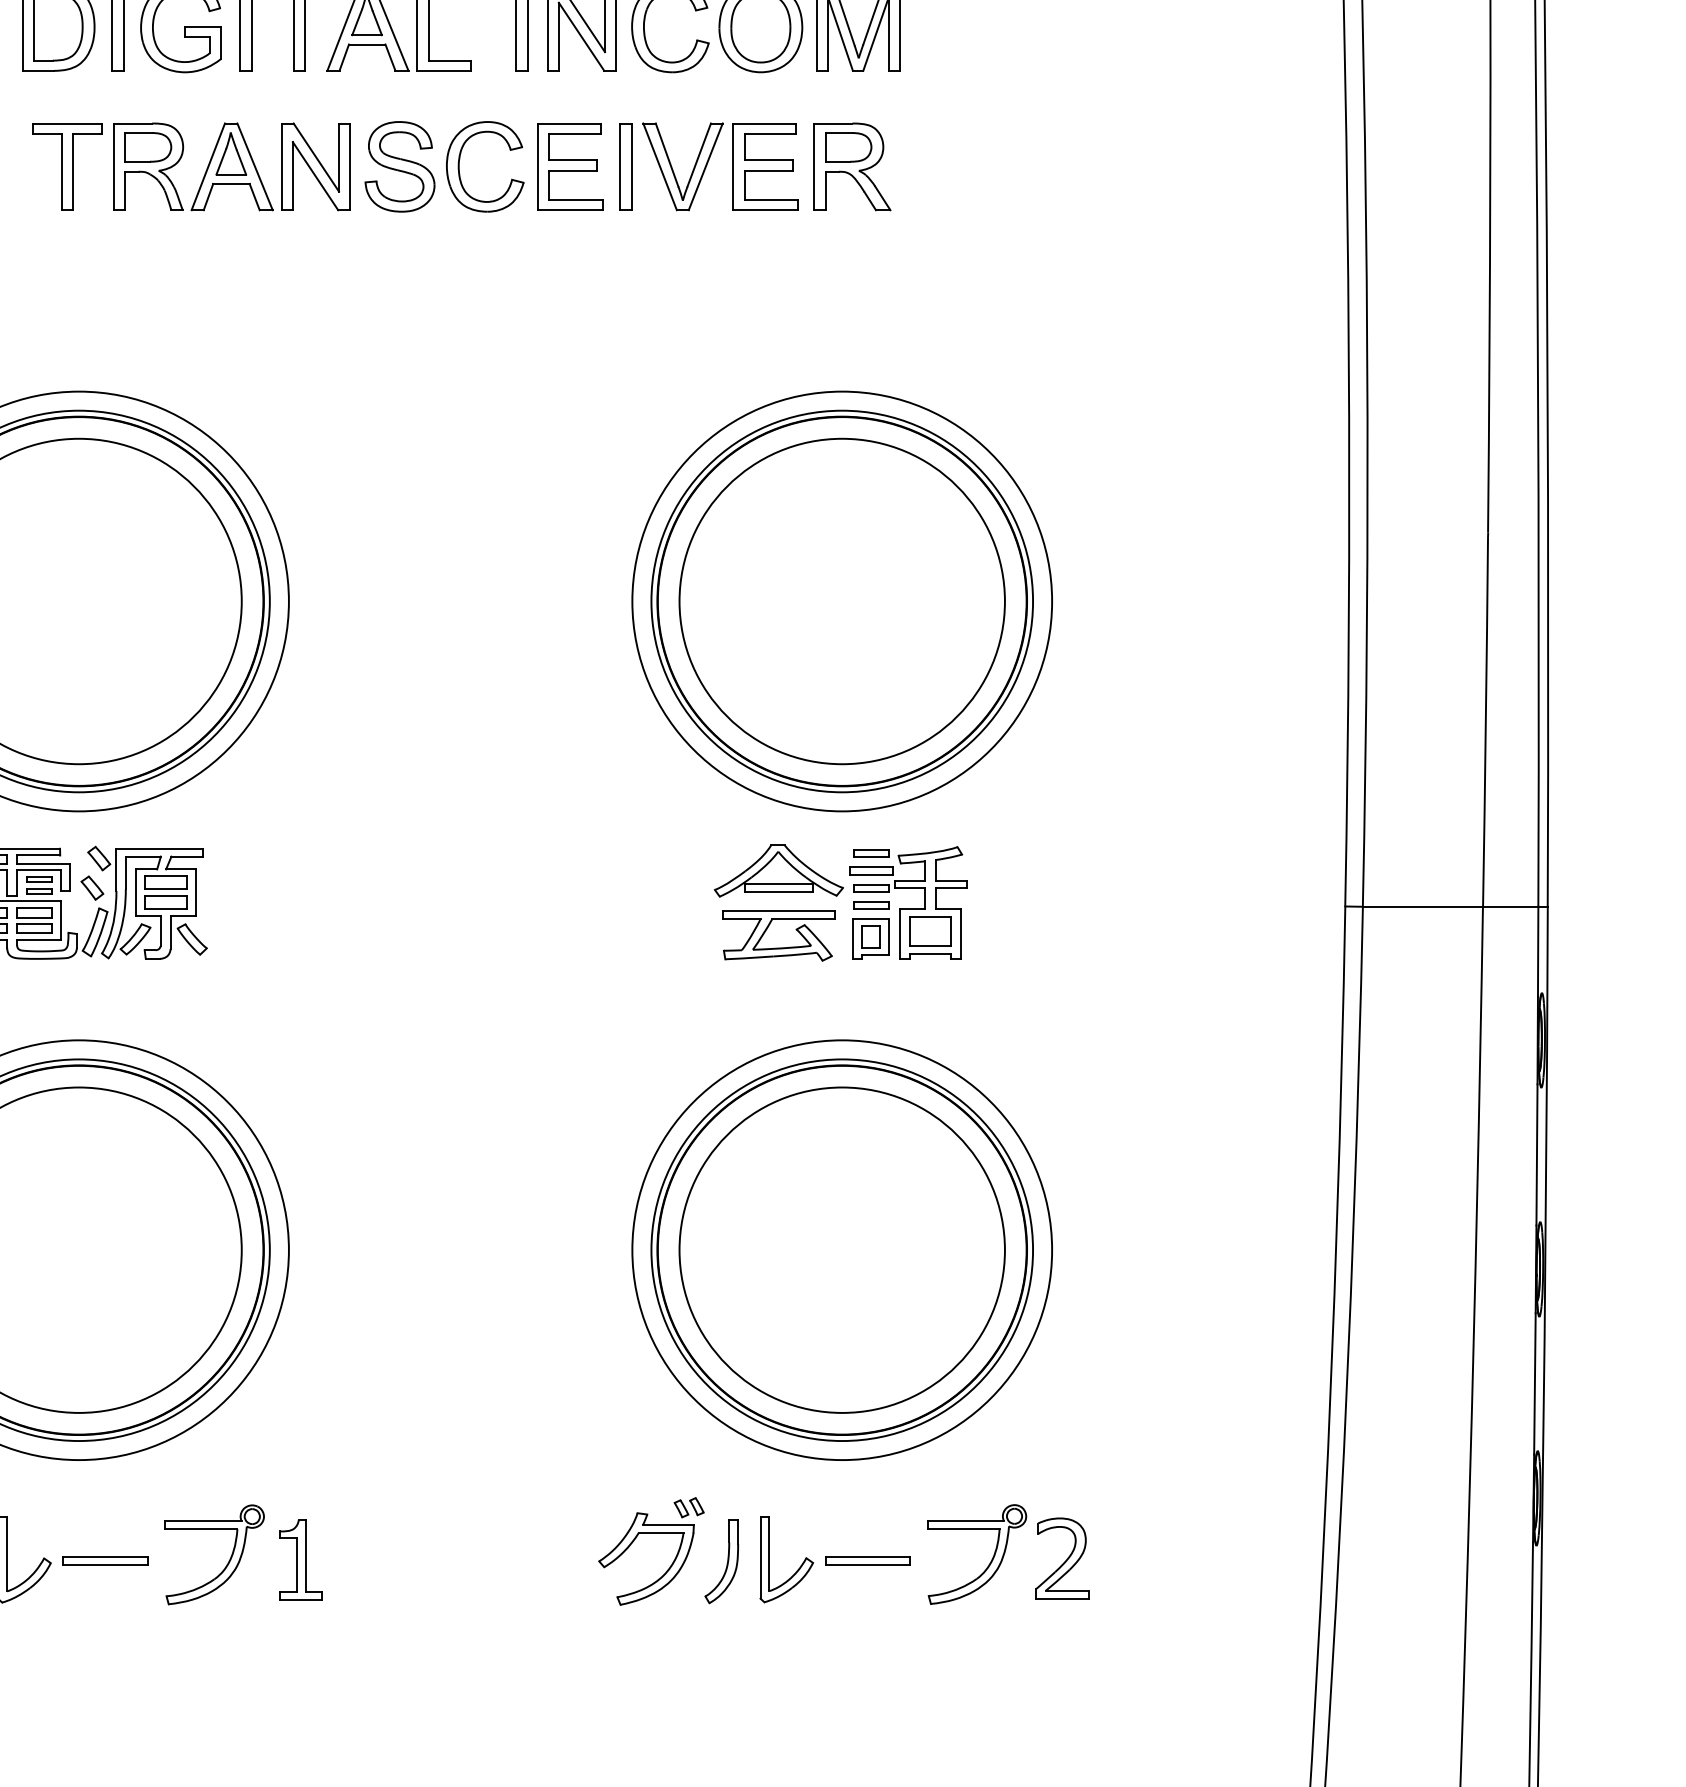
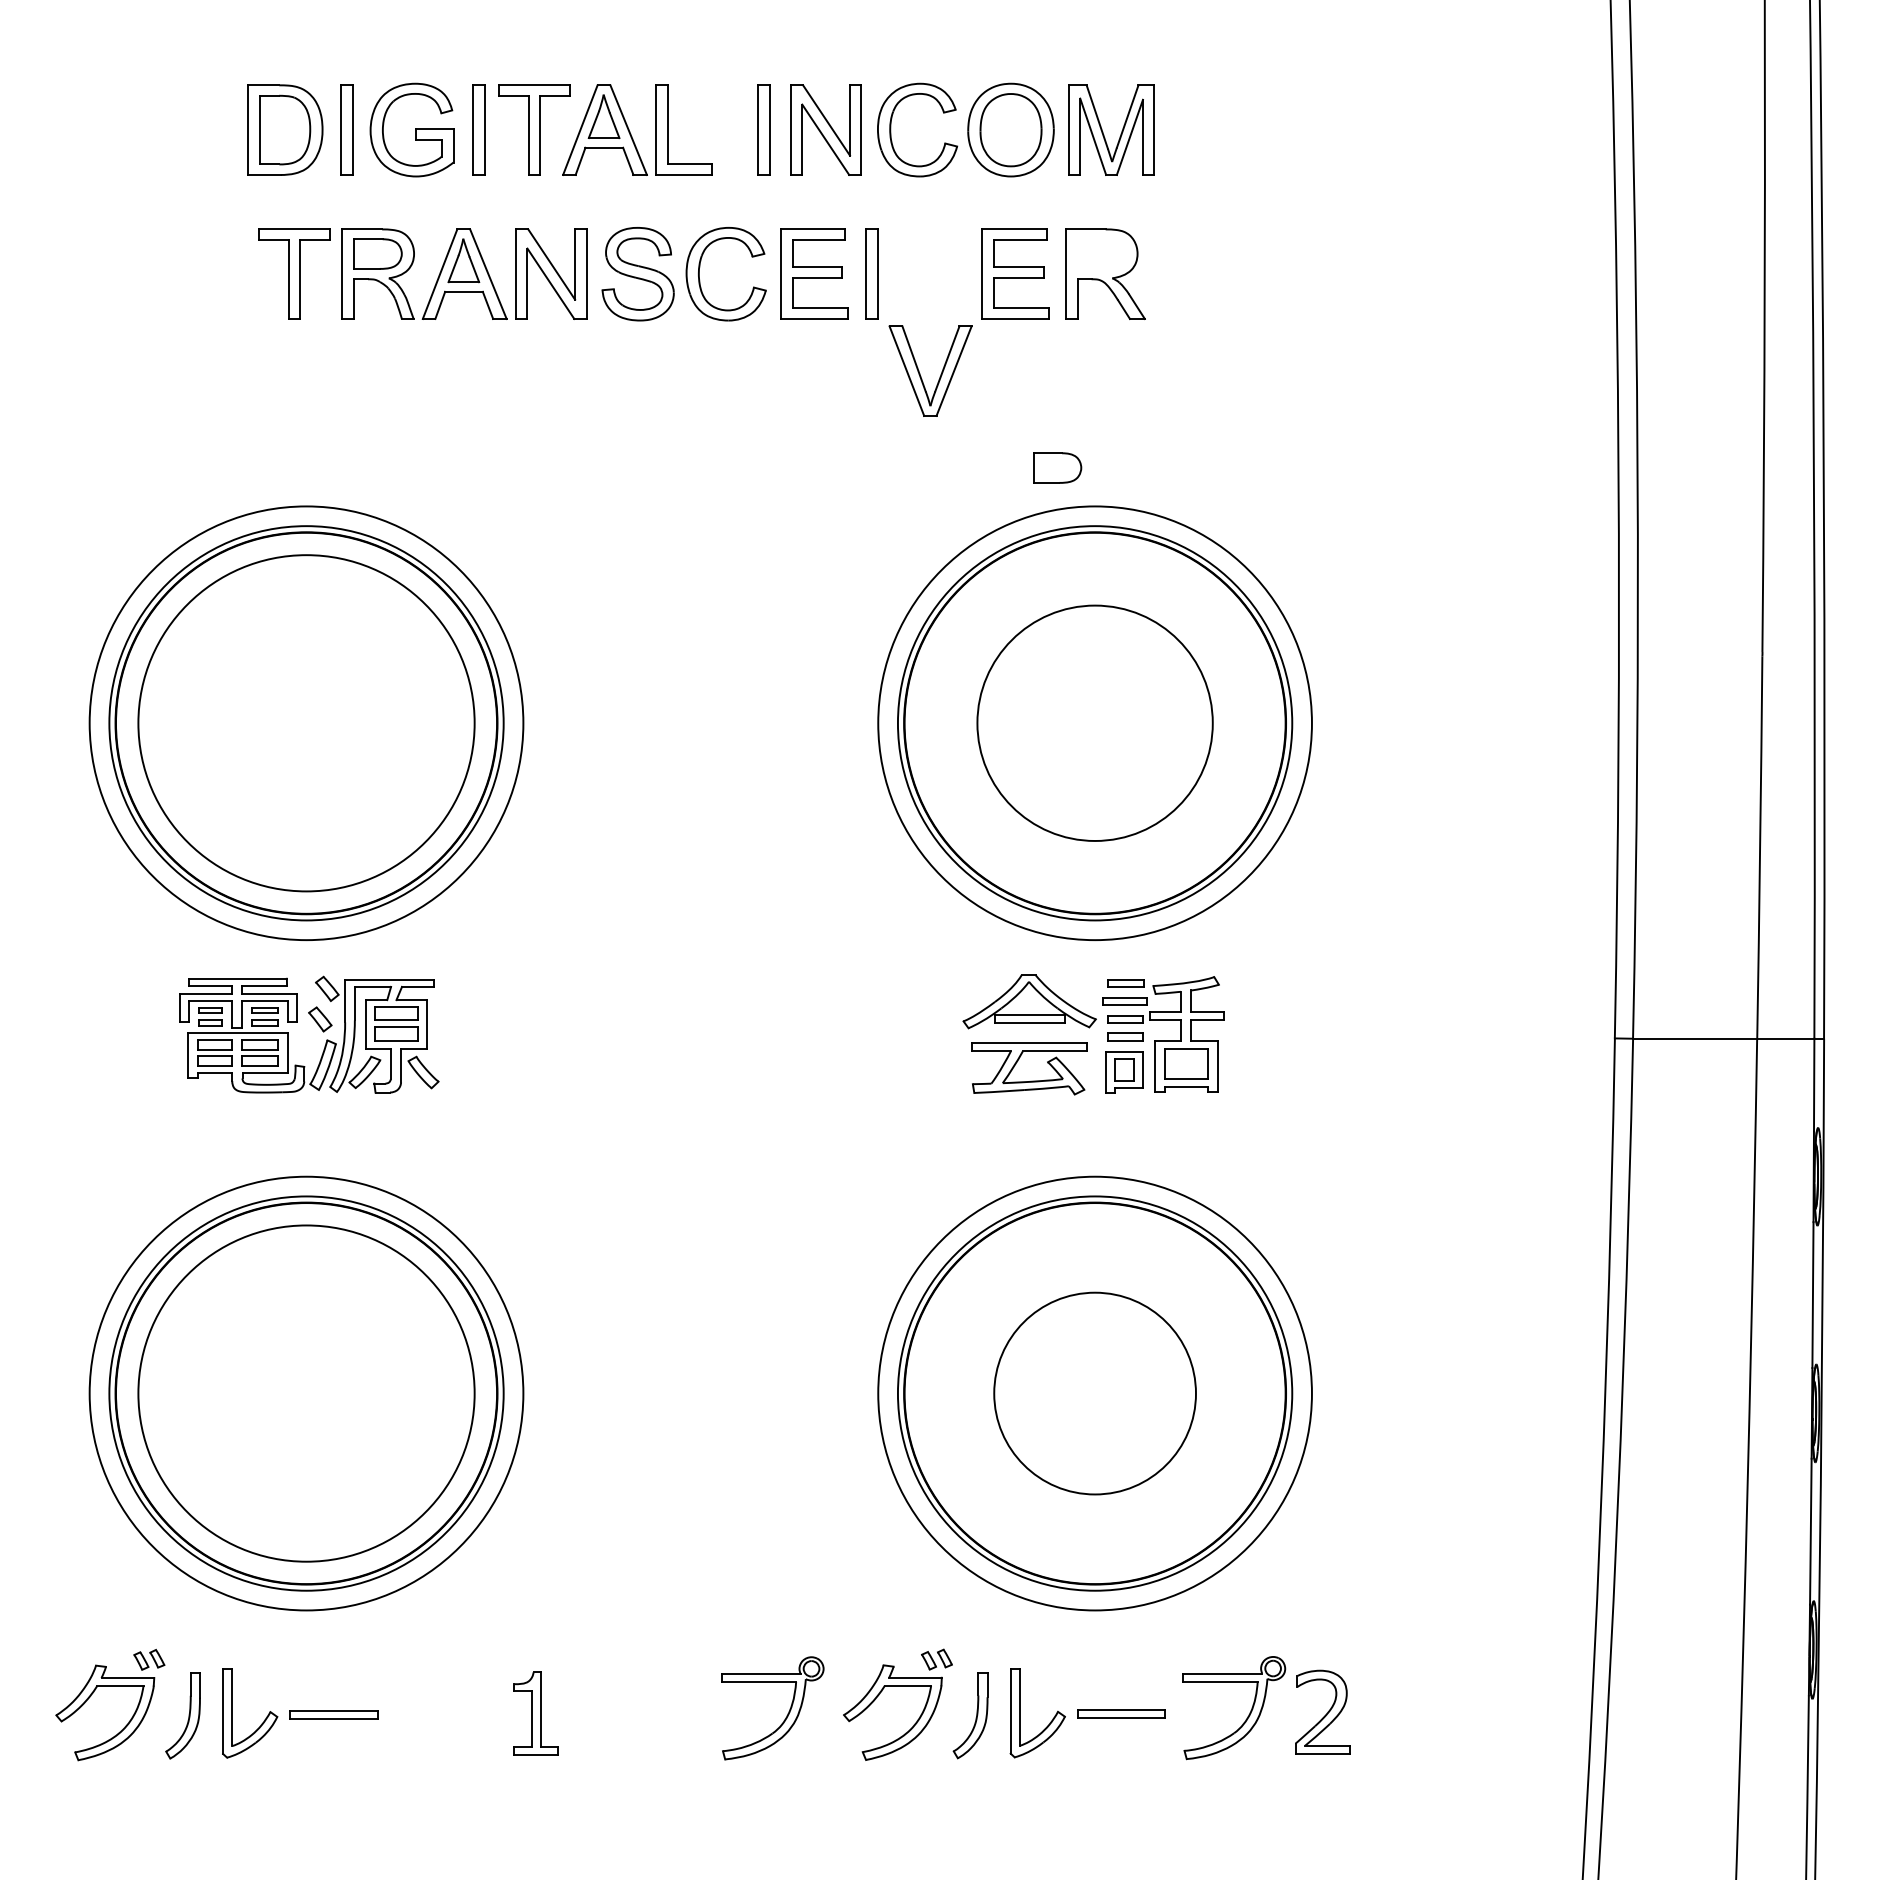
part: (848, 146) -> (1057, 467), moved
part: (673, 169) -> (920, 373), moved
circle: (841, 601) -> (1094, 723), size x0.7
circle: (841, 1250) -> (1094, 1393), size x0.6
part: (228, 1561) -> (786, 1715), moved

